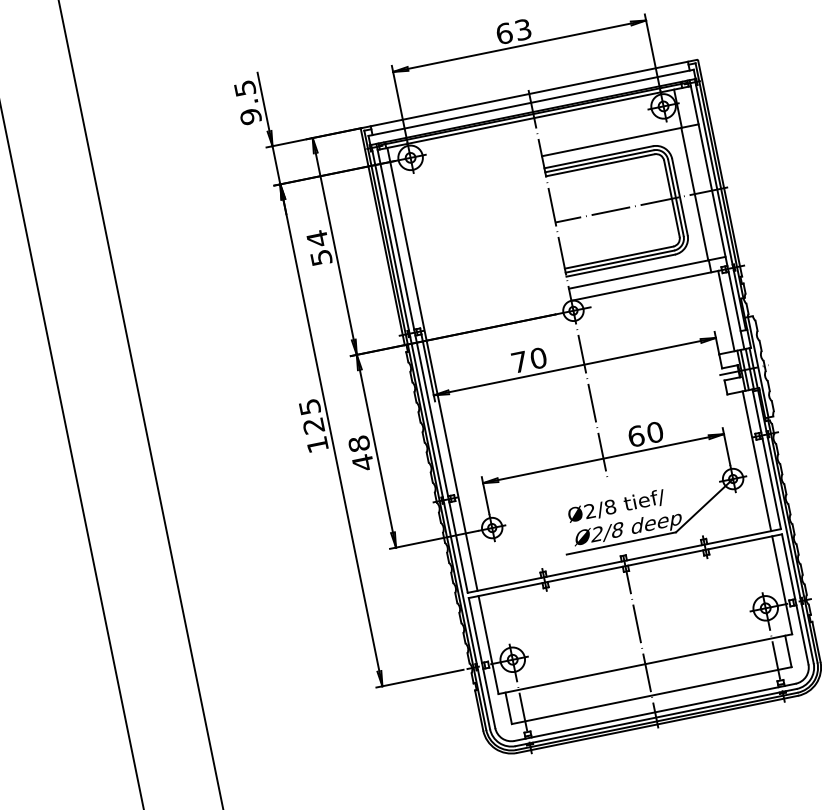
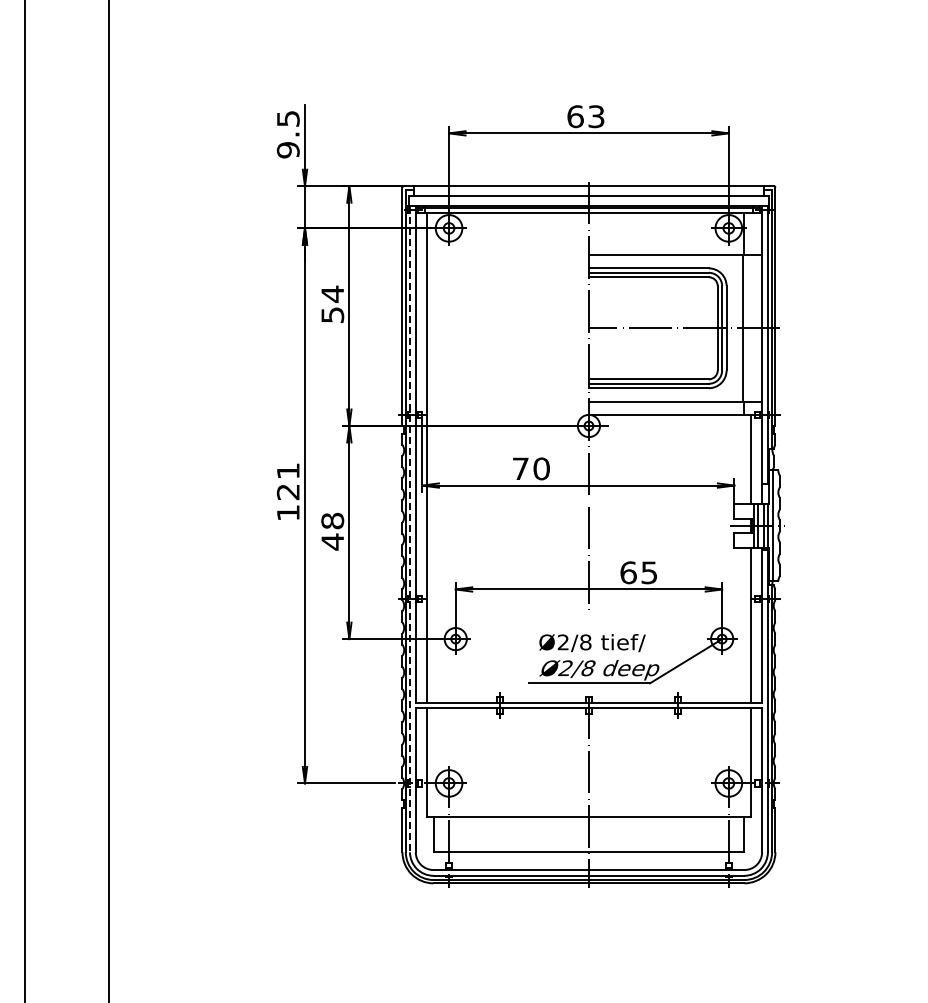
text: (310, 407) -> (288, 471), 125 -> 121
text: (655, 432) -> (649, 572), 60 -> 65
line: (431, 437) -> (410, 529), solid -> dashed

